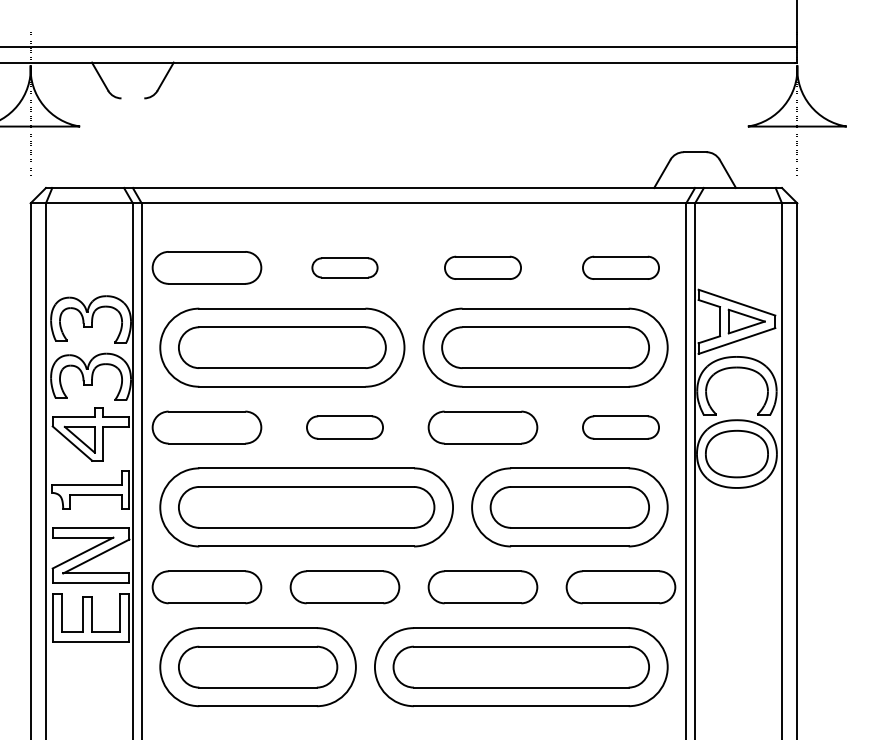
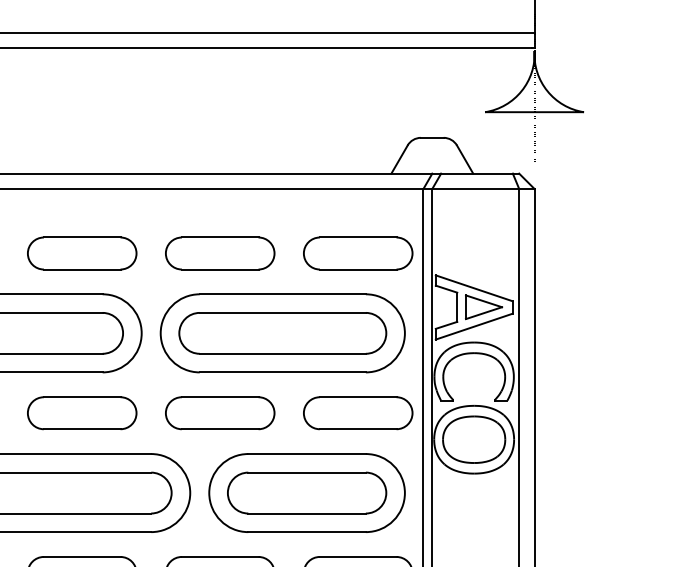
part: (344, 267) -> (81, 253), size x1.67
part: (482, 267) -> (219, 253), size x1.43
part: (620, 267) -> (357, 253), size x1.43
part: (344, 427) -> (81, 413), size x1.43
part: (620, 427) -> (357, 413), size x1.43

